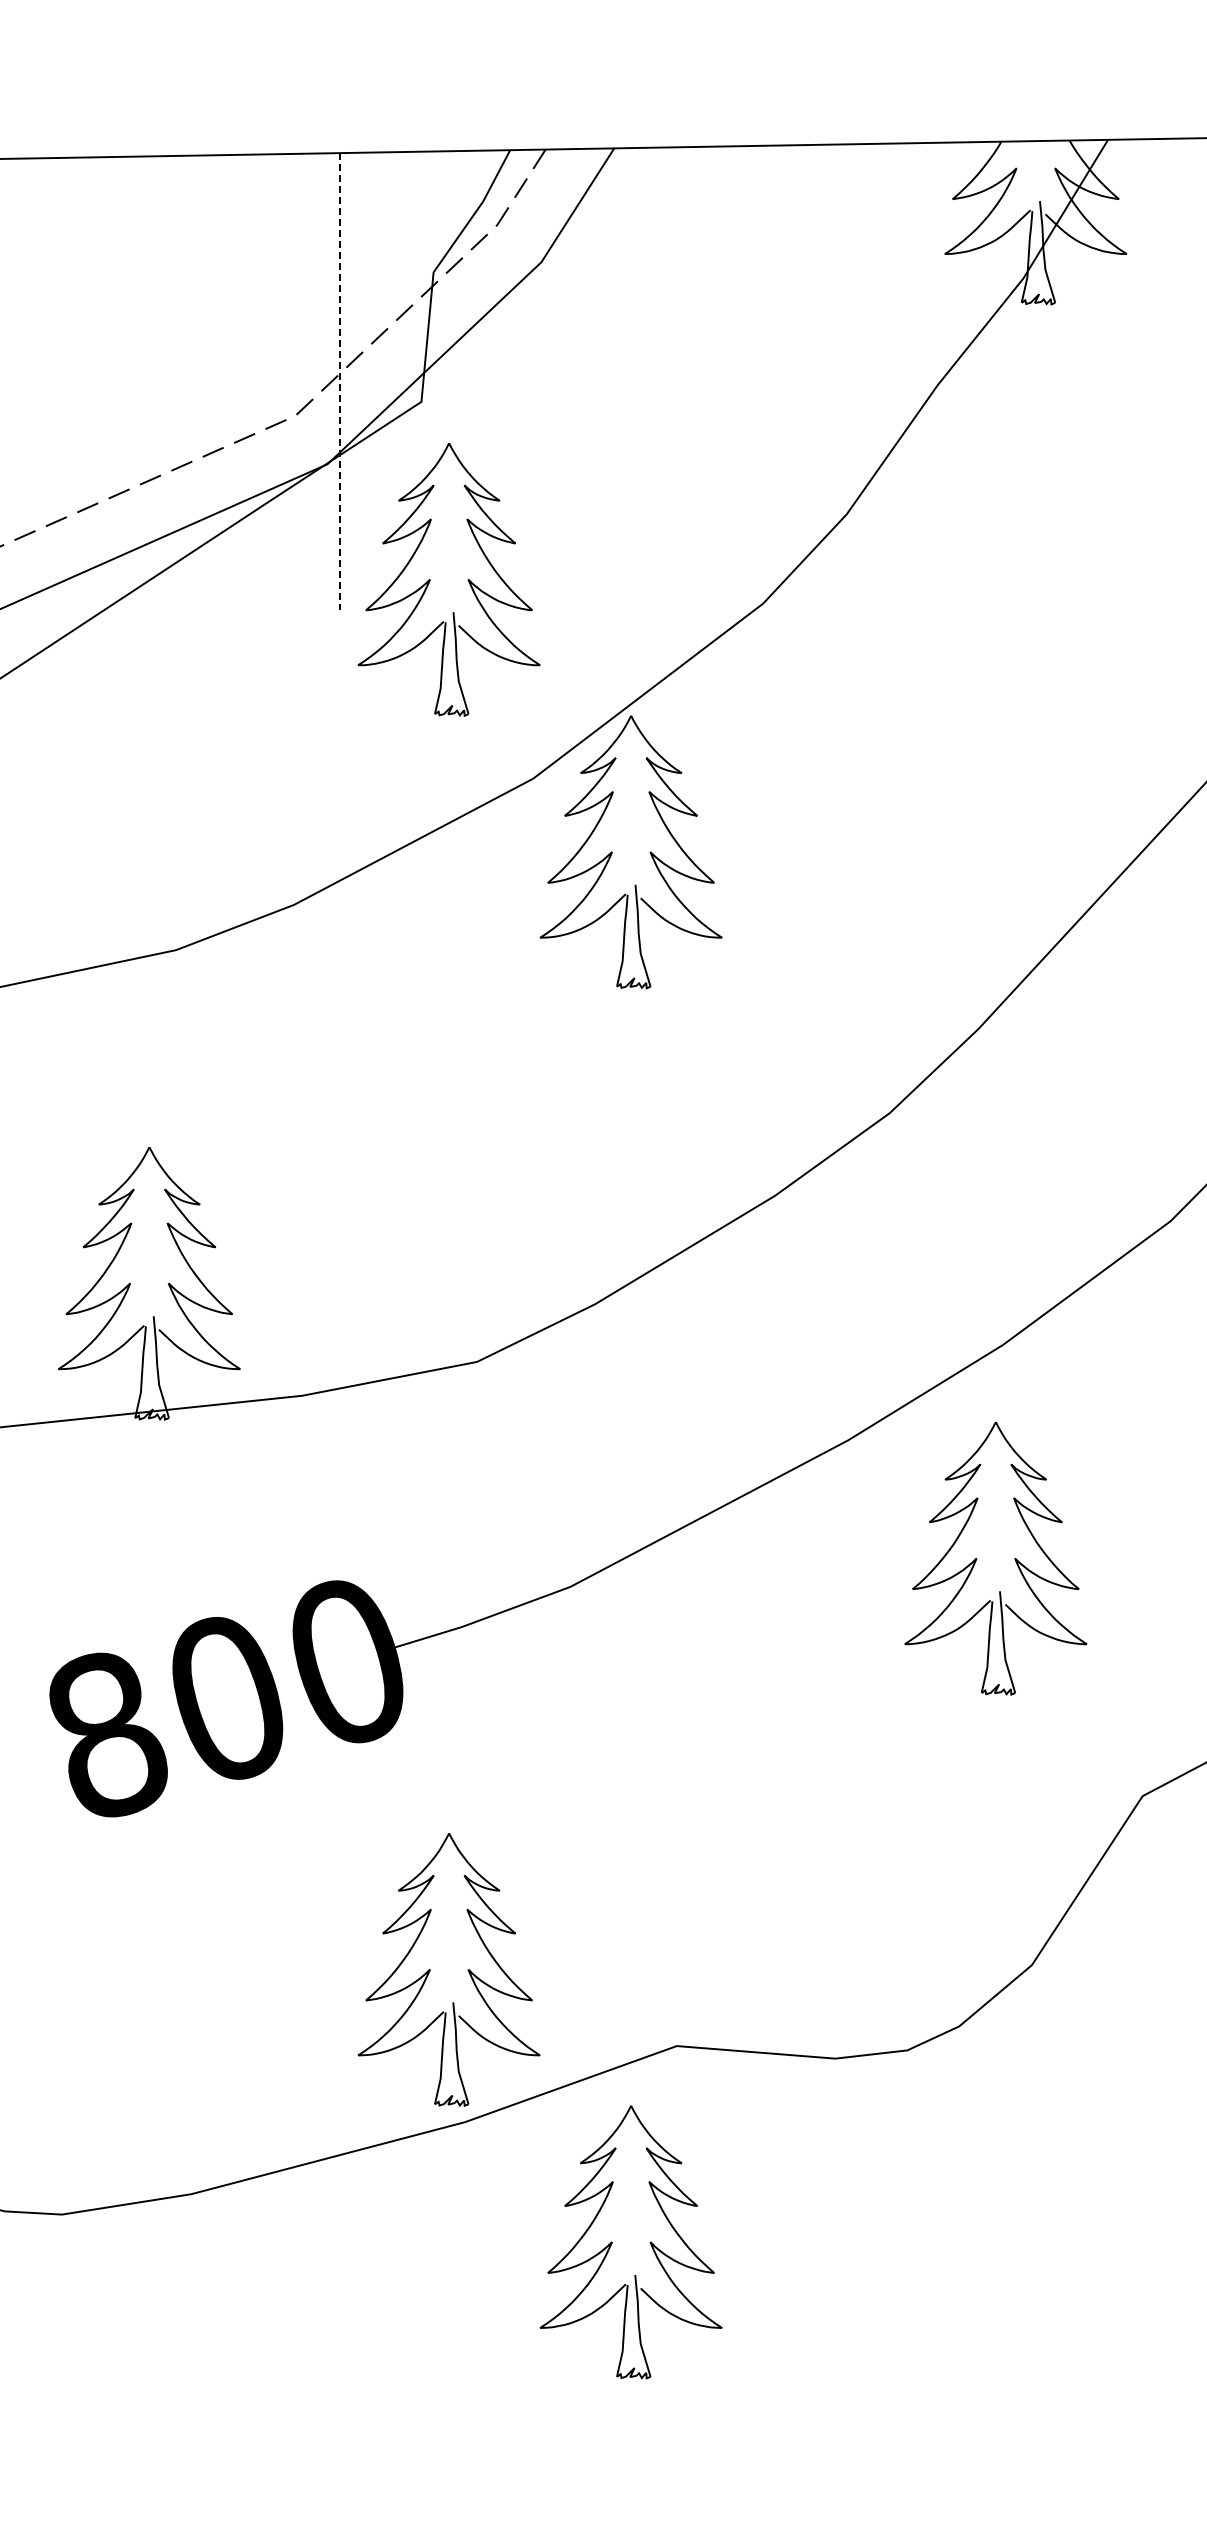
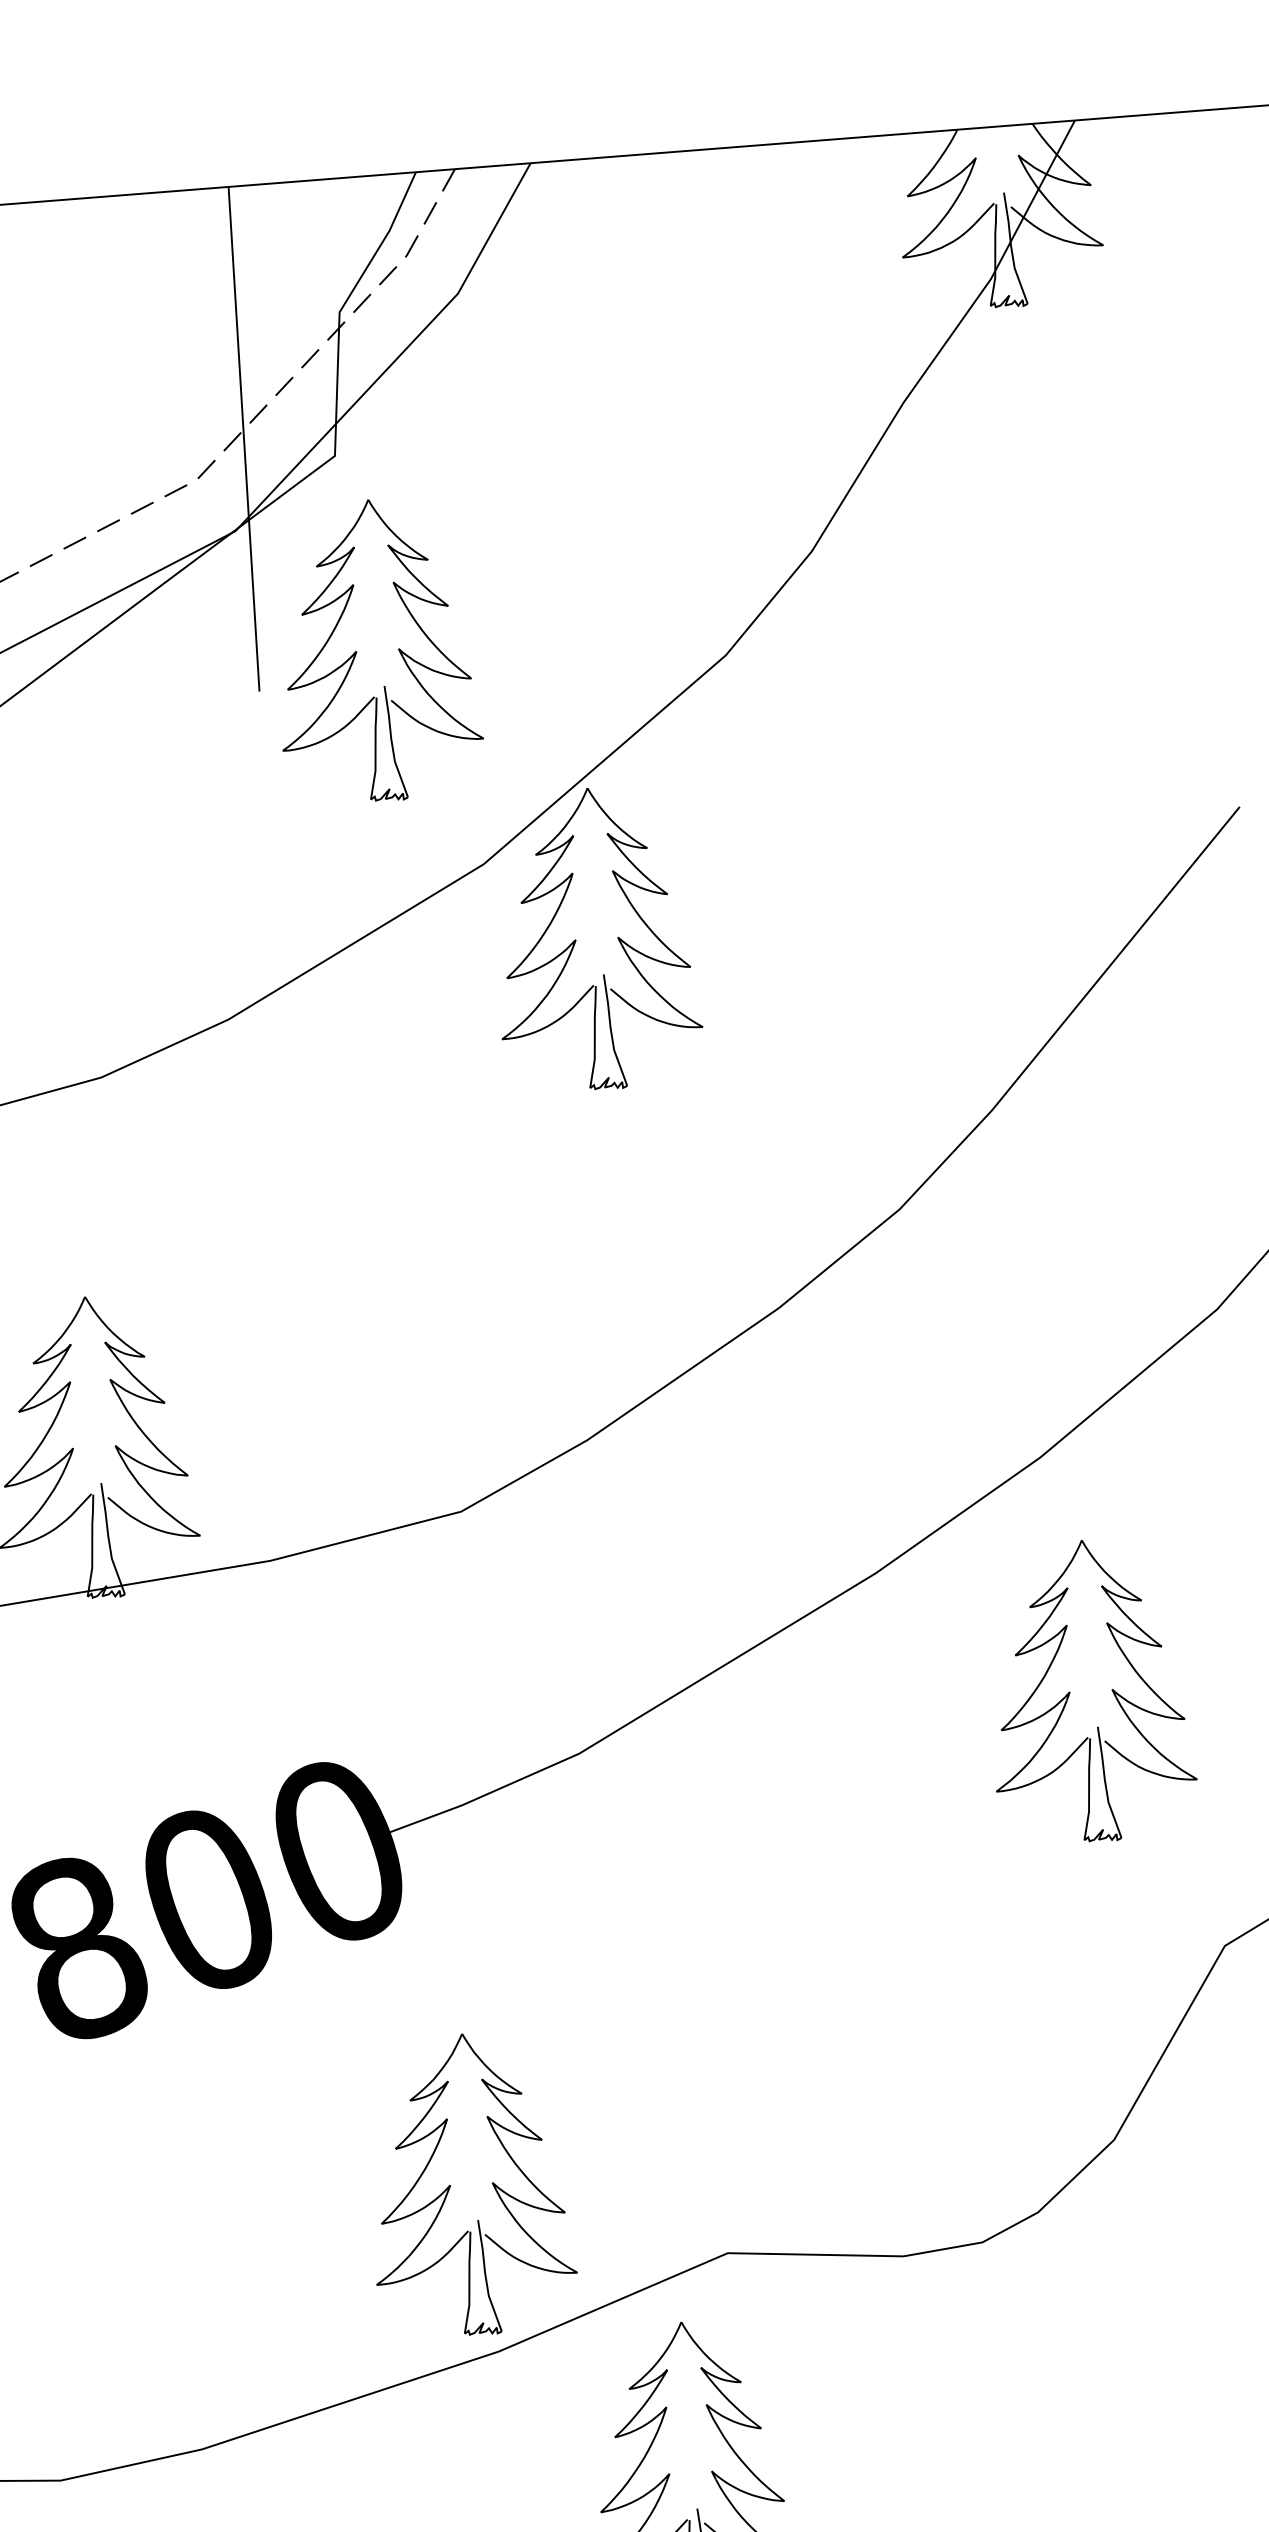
line: (340, 381) -> (244, 438), dashed -> solid
part: (977, 1558) -> (1070, 1692), moved

